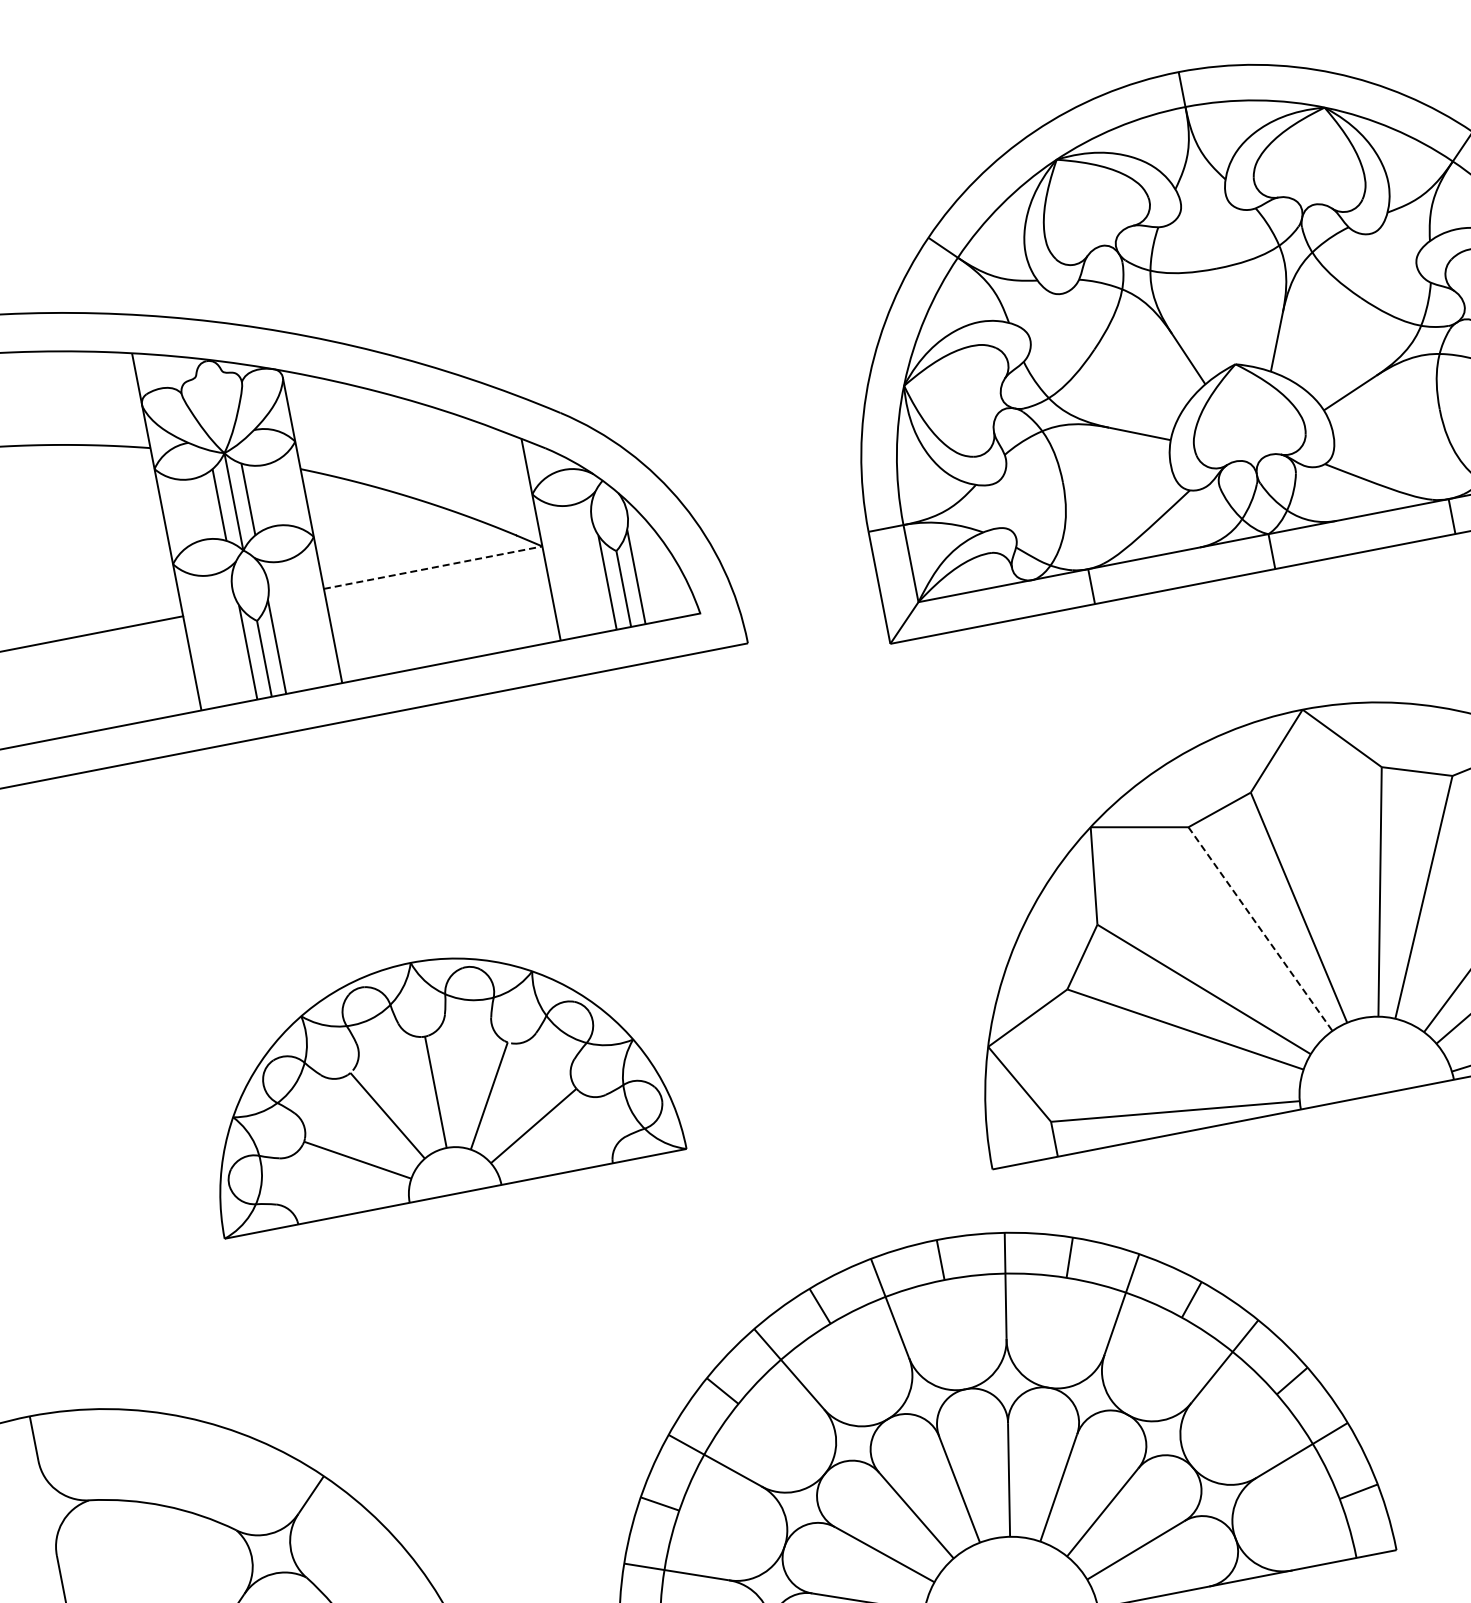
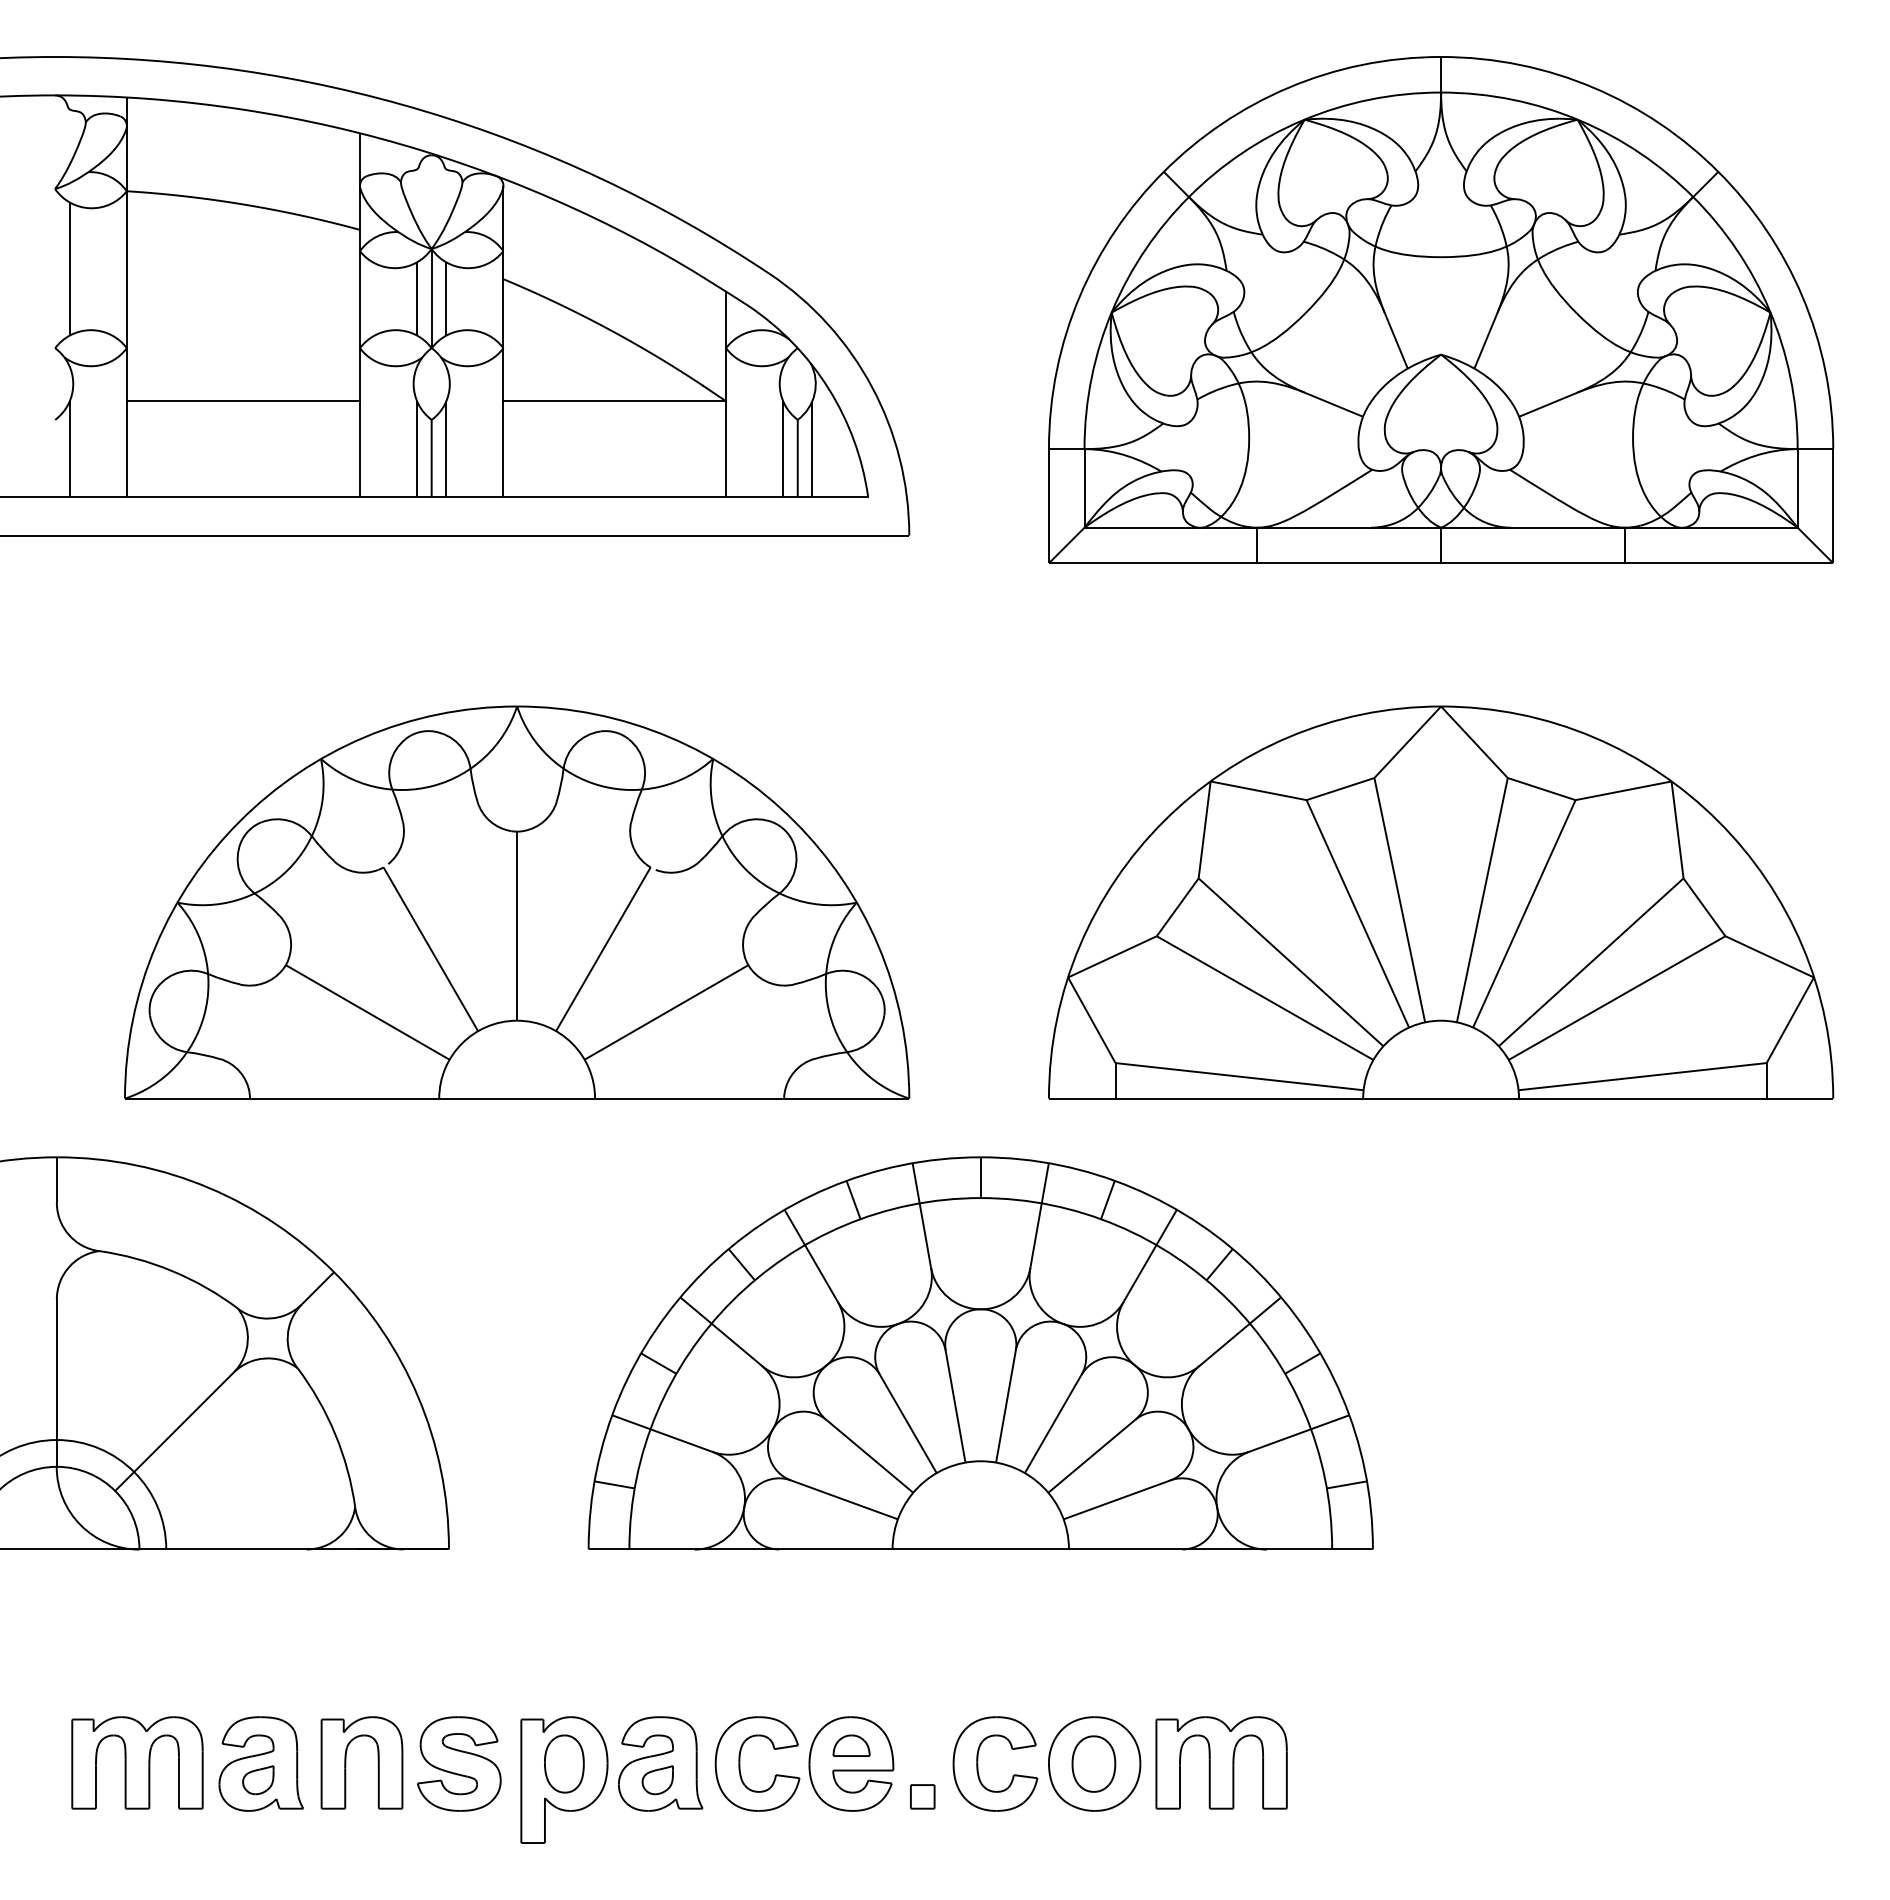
line: (433, 567) -> (615, 401), dashed -> solid
line: (1260, 928) -> (1357, 913), dashed -> solid
part: (433, 1078) -> (517, 902), size x1.67

